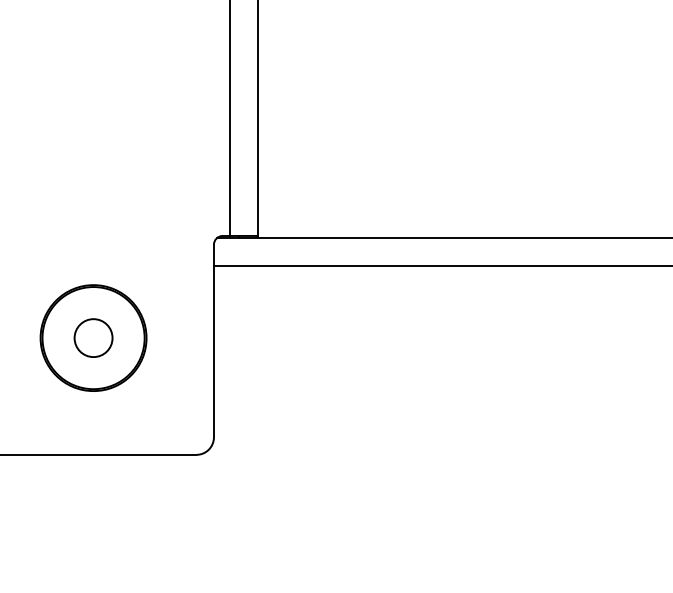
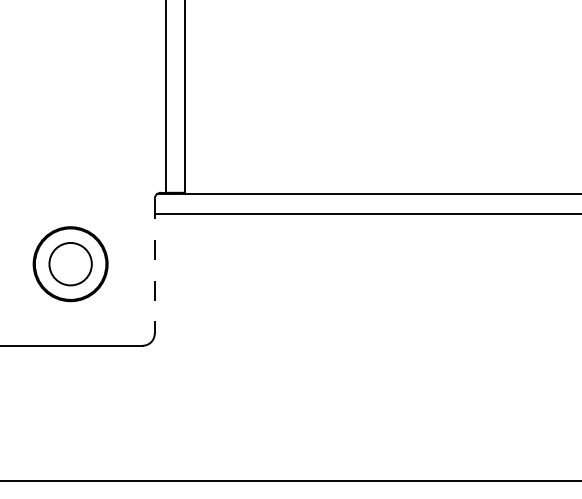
circle: (93, 337) -> (70, 263), size x1.6
line: (213, 341) -> (154, 266), solid -> dashed

